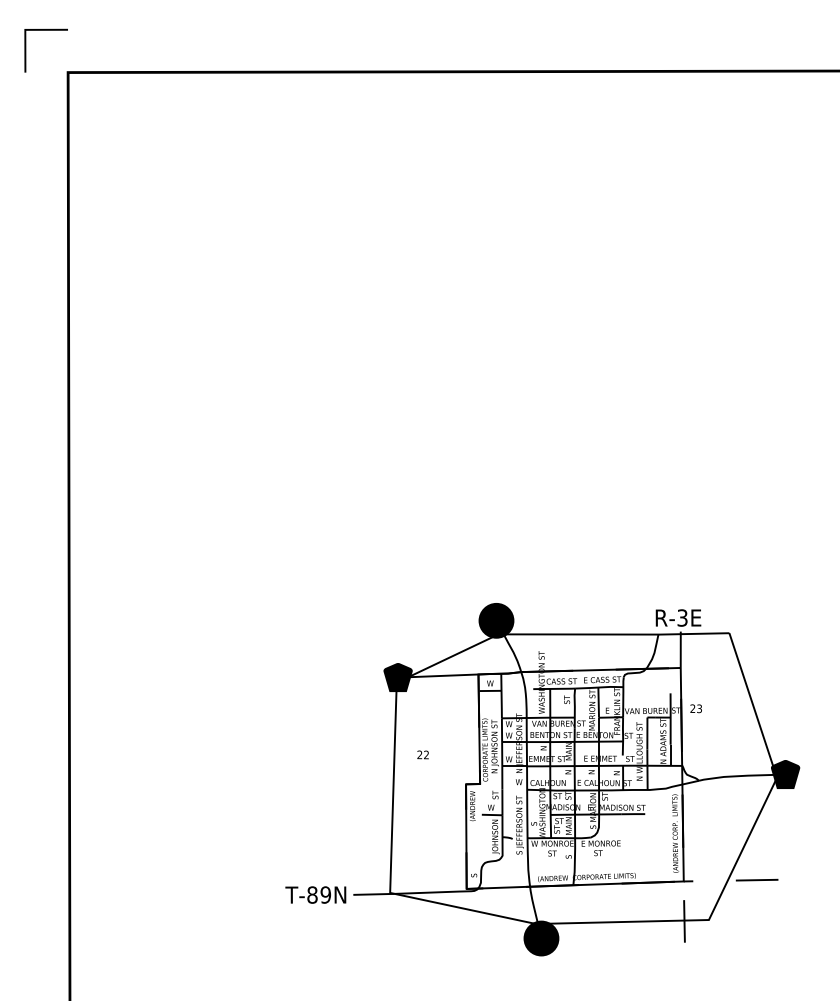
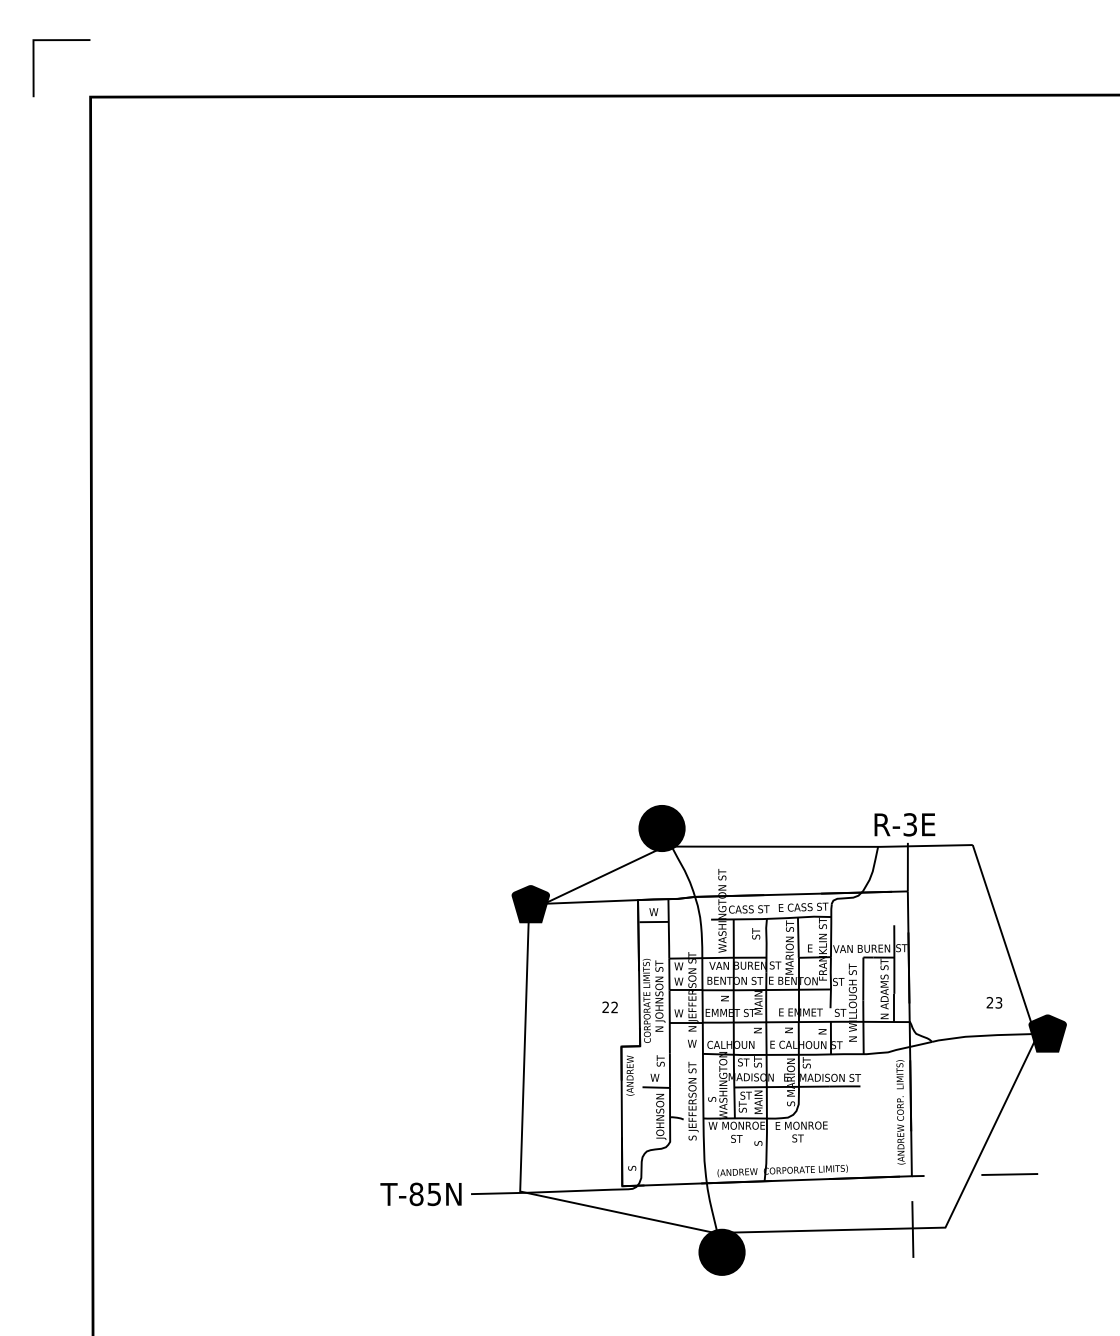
text: (696, 708) -> (994, 1002), moved
text: (422, 754) -> (609, 1007), moved
text: (325, 894) -> (434, 1193), T-89N -> T-85N

